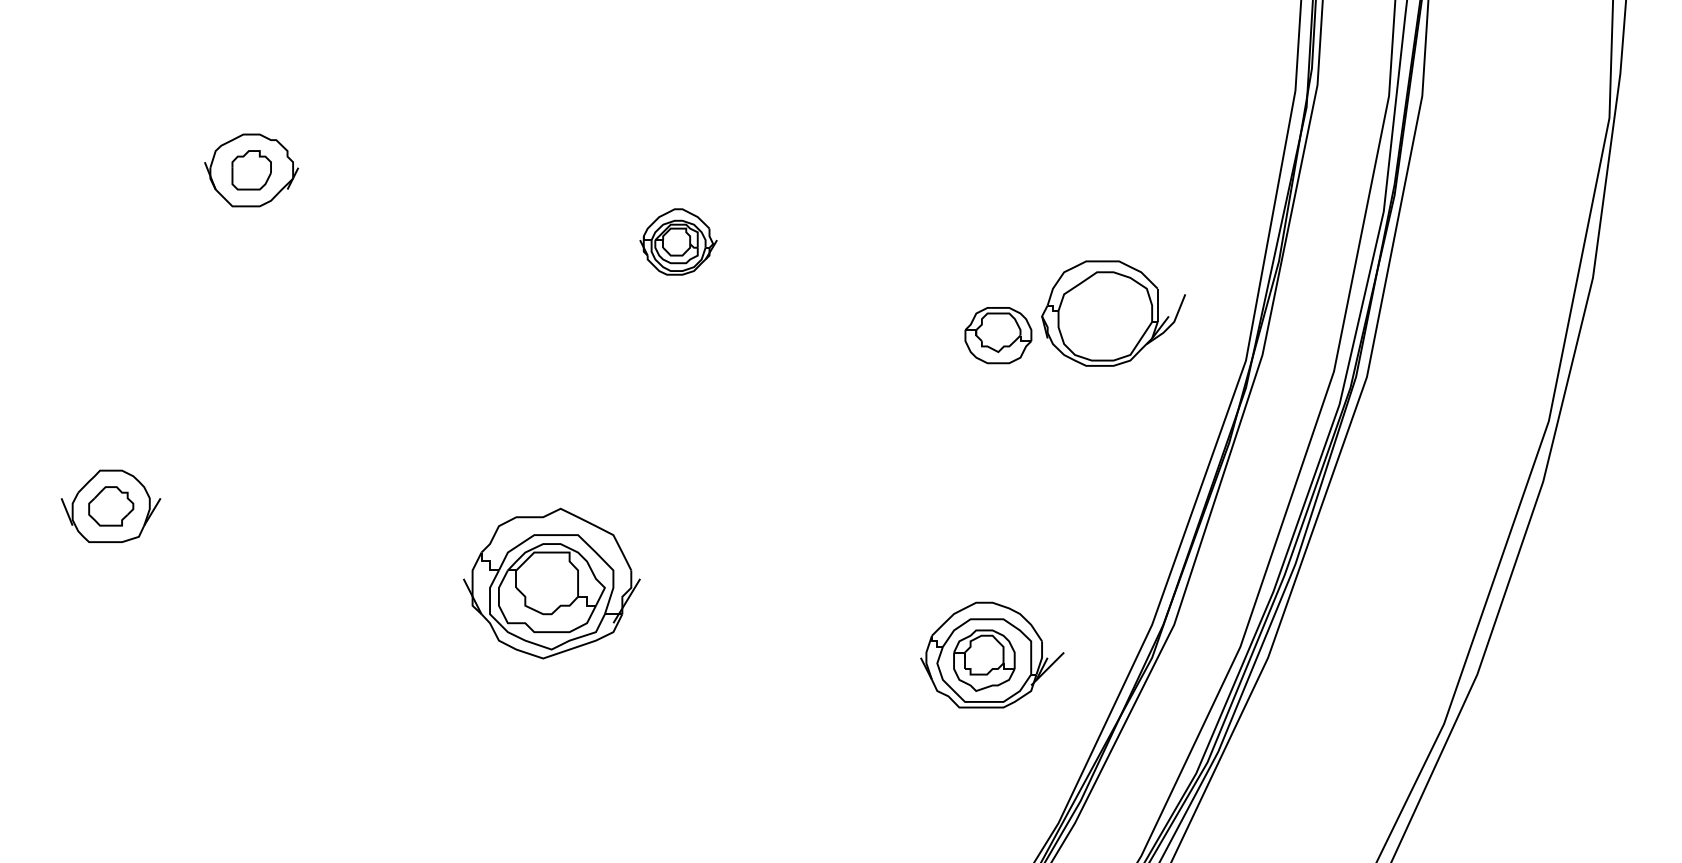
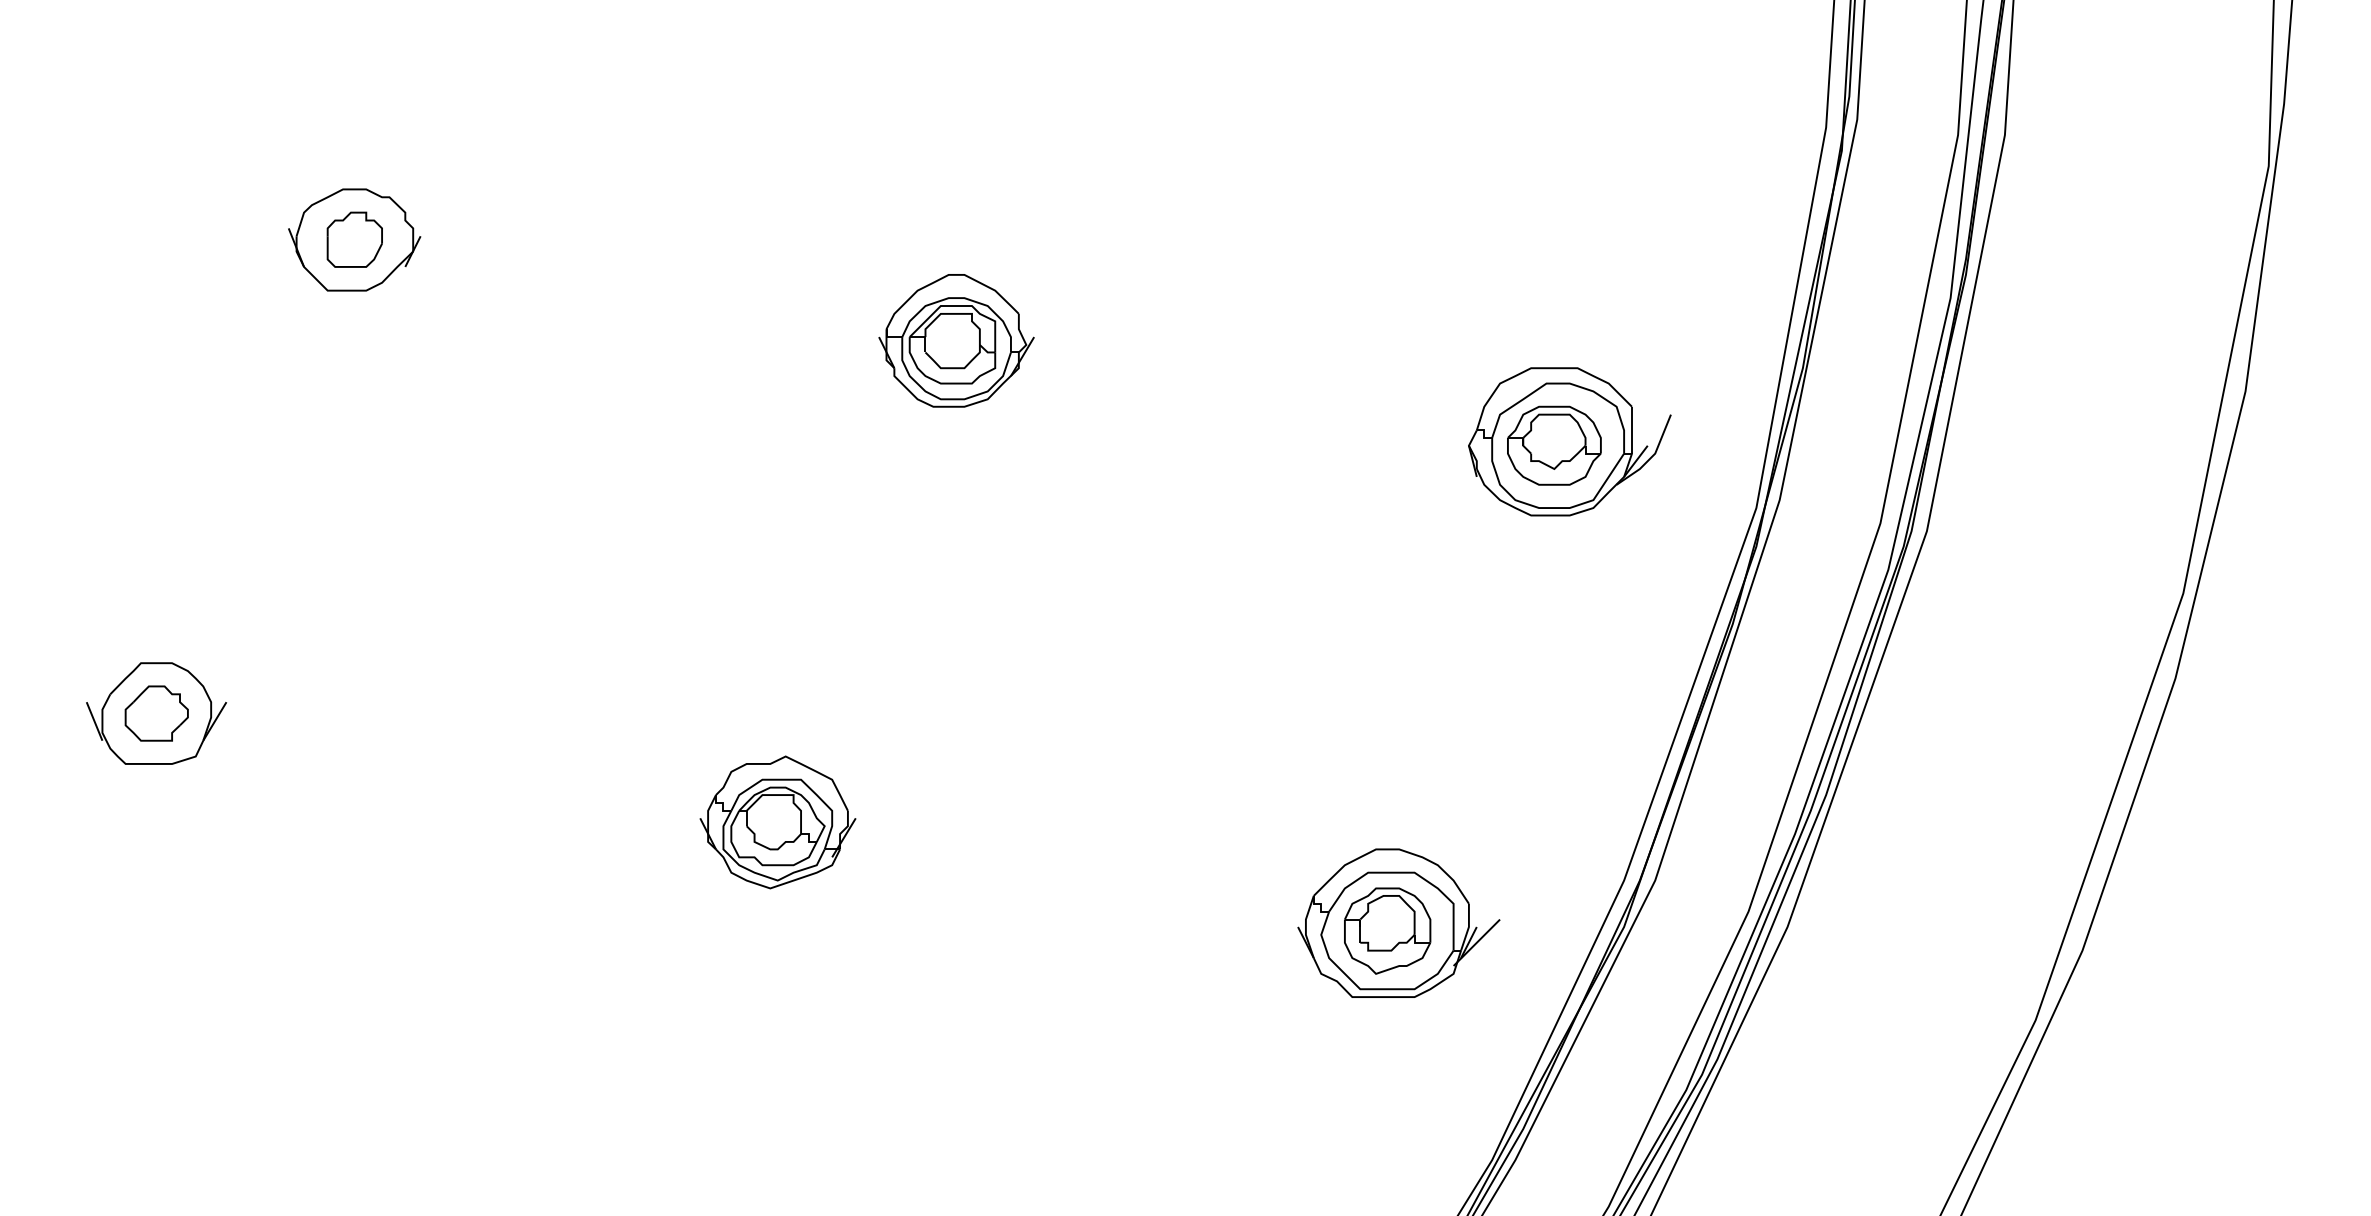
part: (678, 241) -> (956, 340), size x1.43
part: (998, 335) -> (1554, 445), moved
part: (551, 583) -> (777, 822), size x0.62

